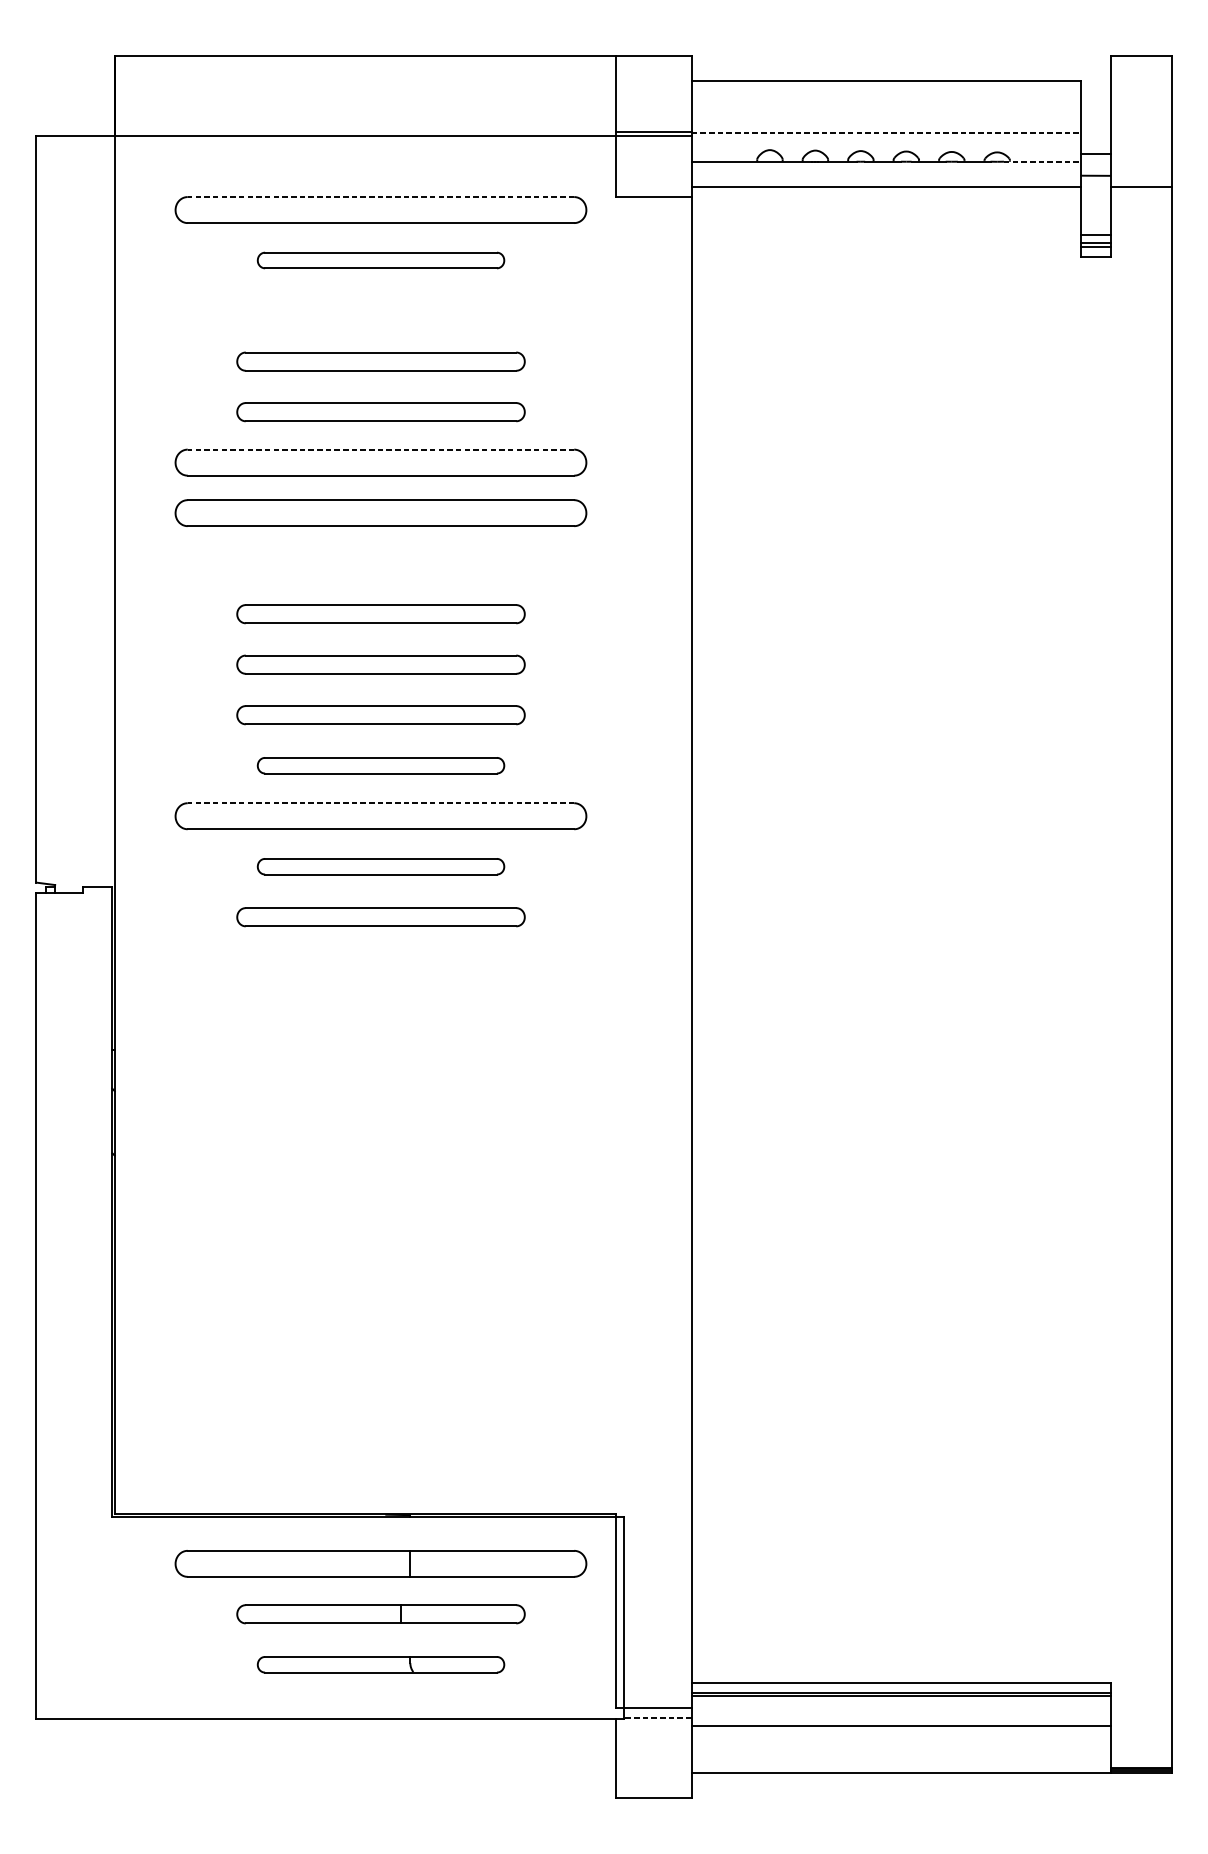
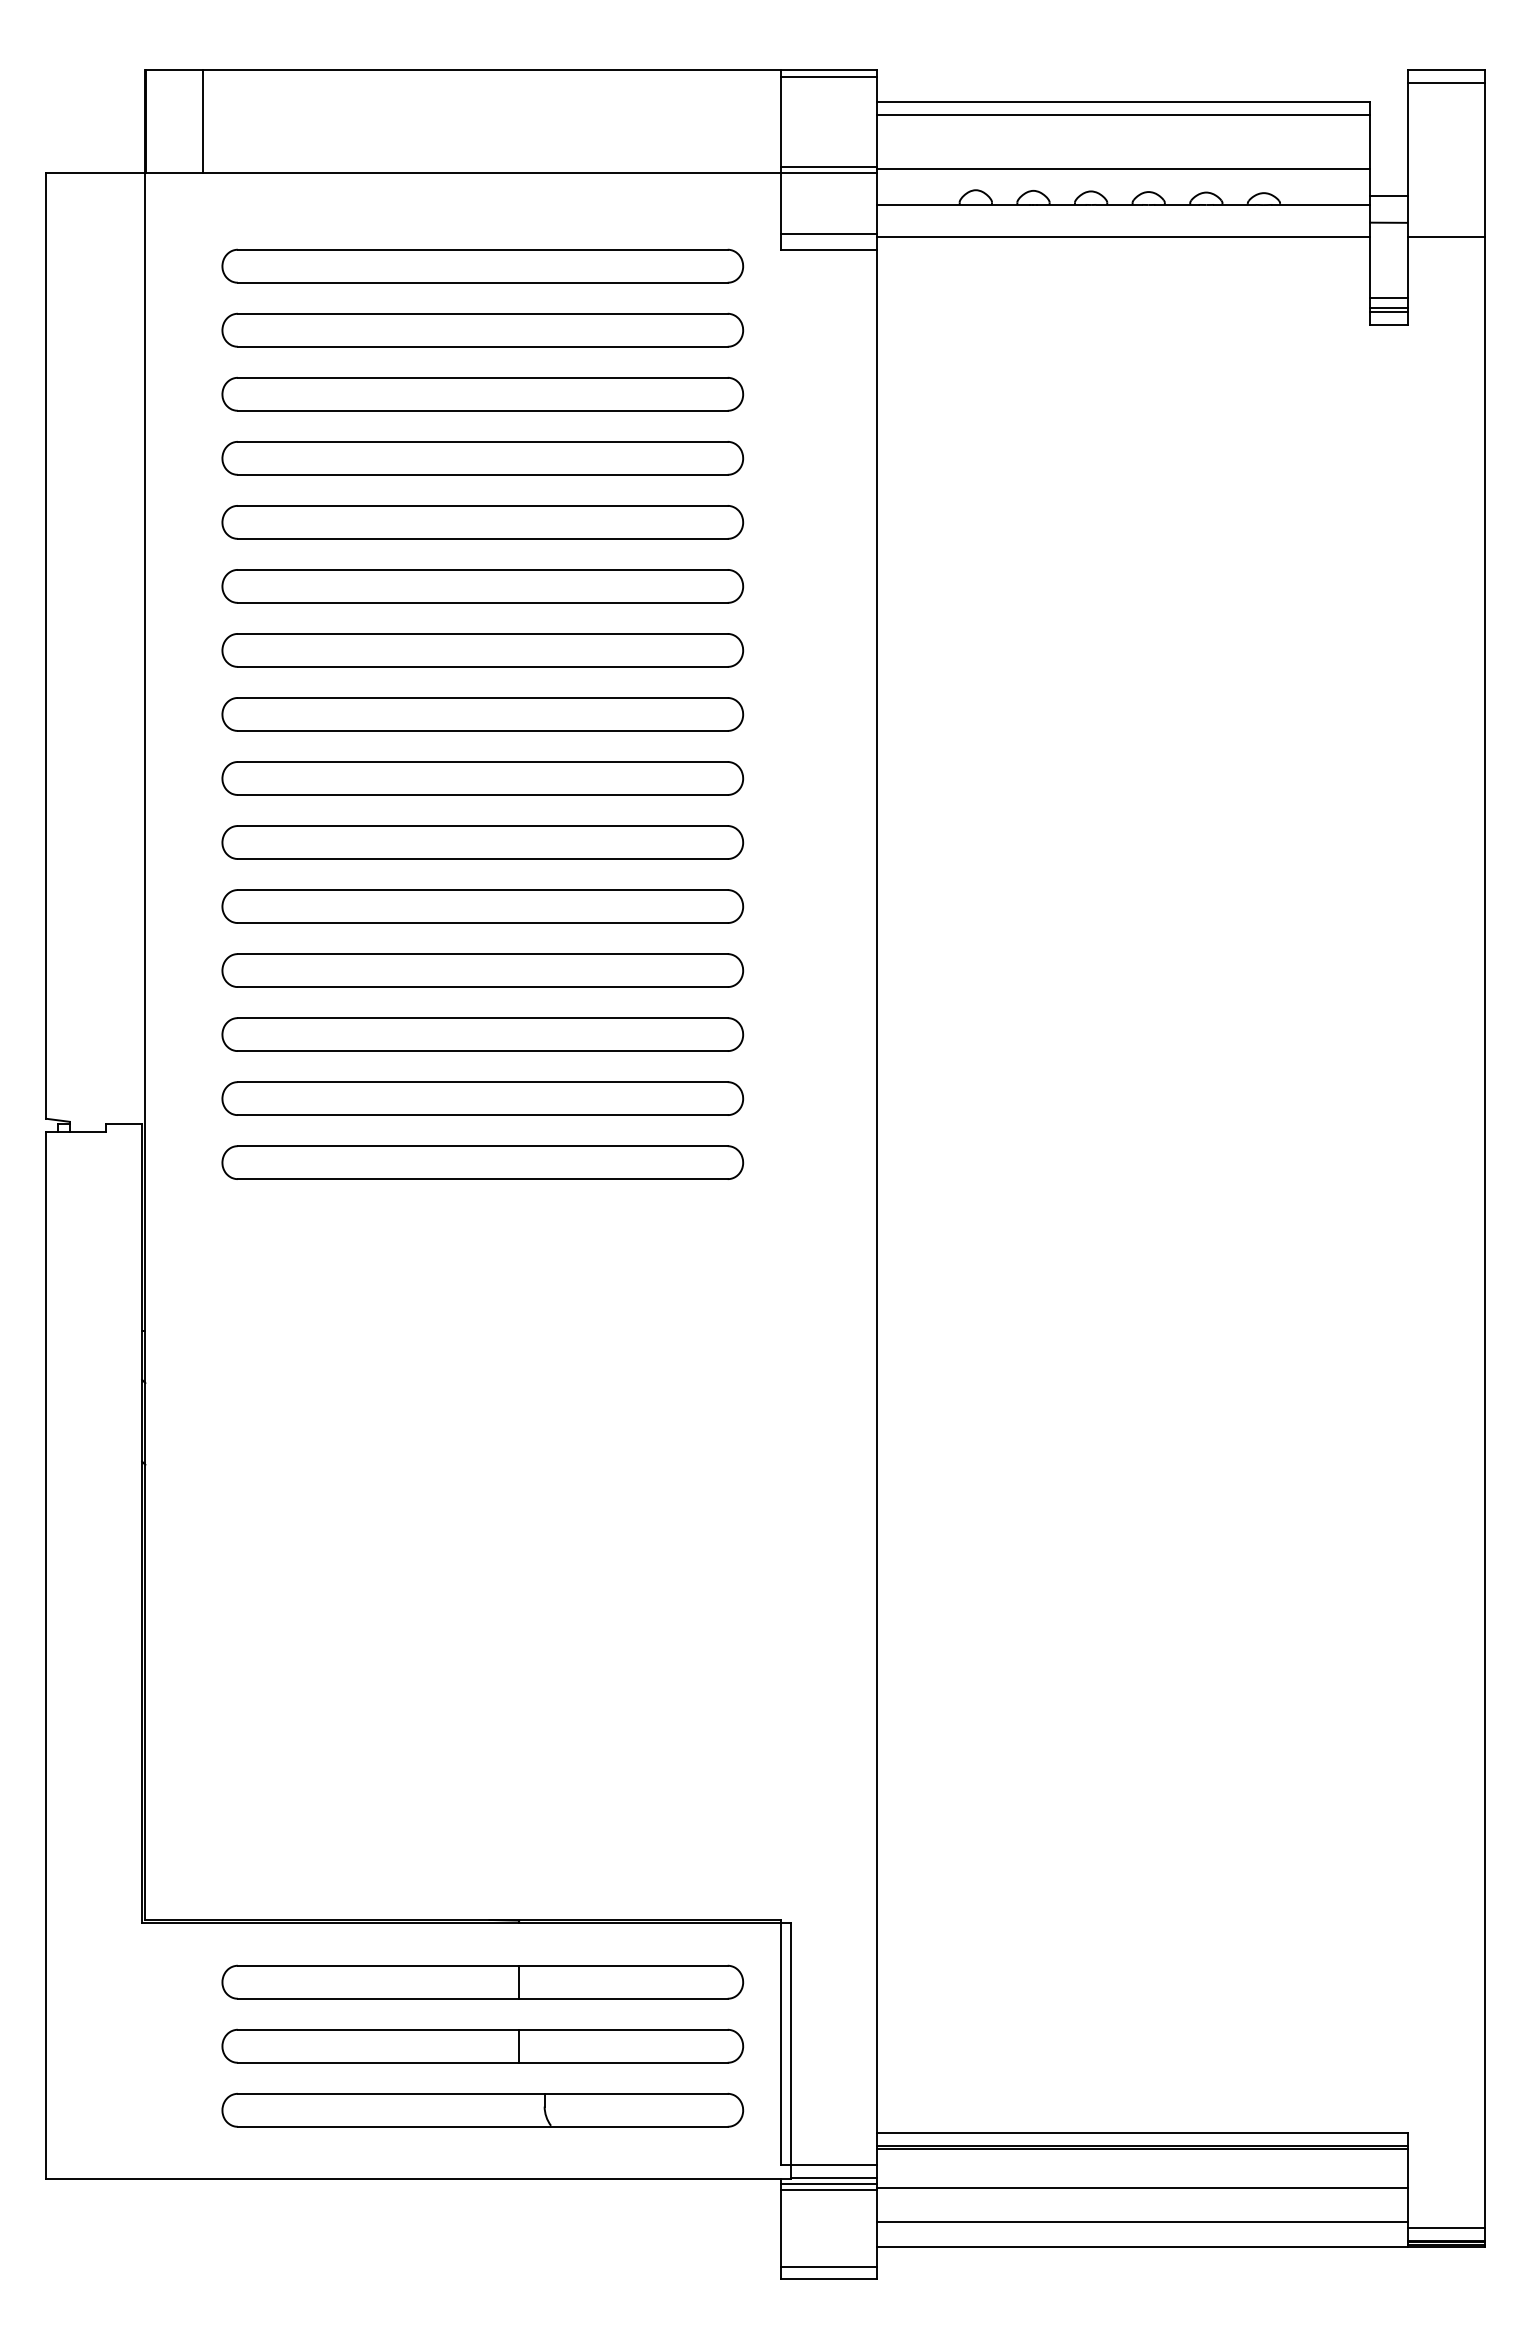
line: (653, 60) -> (828, 76), added
line: (1141, 65) -> (1446, 82), added
line: (885, 90) -> (1122, 114), added
line: (160, 95) -> (203, 121), added
line: (886, 132) -> (1123, 168), dashed -> solid
line: (1042, 161) -> (1321, 204), dashed -> solid
line: (653, 184) -> (828, 233), added
line: (380, 196) -> (482, 249), dashed -> solid
part: (380, 259) -> (482, 329), size x1.67
part: (380, 310) -> (482, 393), added
part: (380, 361) -> (482, 458), size x1.43
part: (380, 412) -> (482, 522), size x1.43
line: (380, 449) -> (482, 569), dashed -> solid
part: (380, 563) -> (482, 714), added
part: (380, 614) -> (482, 778), size x1.43
part: (380, 664) -> (482, 842), size x1.43
part: (380, 715) -> (482, 906), size x1.43
part: (380, 765) -> (482, 970), size x1.67
line: (380, 803) -> (482, 1018), dashed -> solid
part: (380, 866) -> (482, 1098), size x1.67
part: (380, 917) -> (482, 1162), size x1.43
part: (380, 1613) -> (482, 2045), size x1.43
part: (380, 1664) -> (482, 2109), size x1.67
line: (658, 1717) -> (834, 2177), dashed -> solid
line: (653, 1722) -> (828, 2183), added
line: (653, 1728) -> (828, 2190), added
line: (901, 1752) -> (1142, 2221), added
line: (1141, 1757) -> (1446, 2227), added
line: (653, 1788) -> (828, 2266), added

